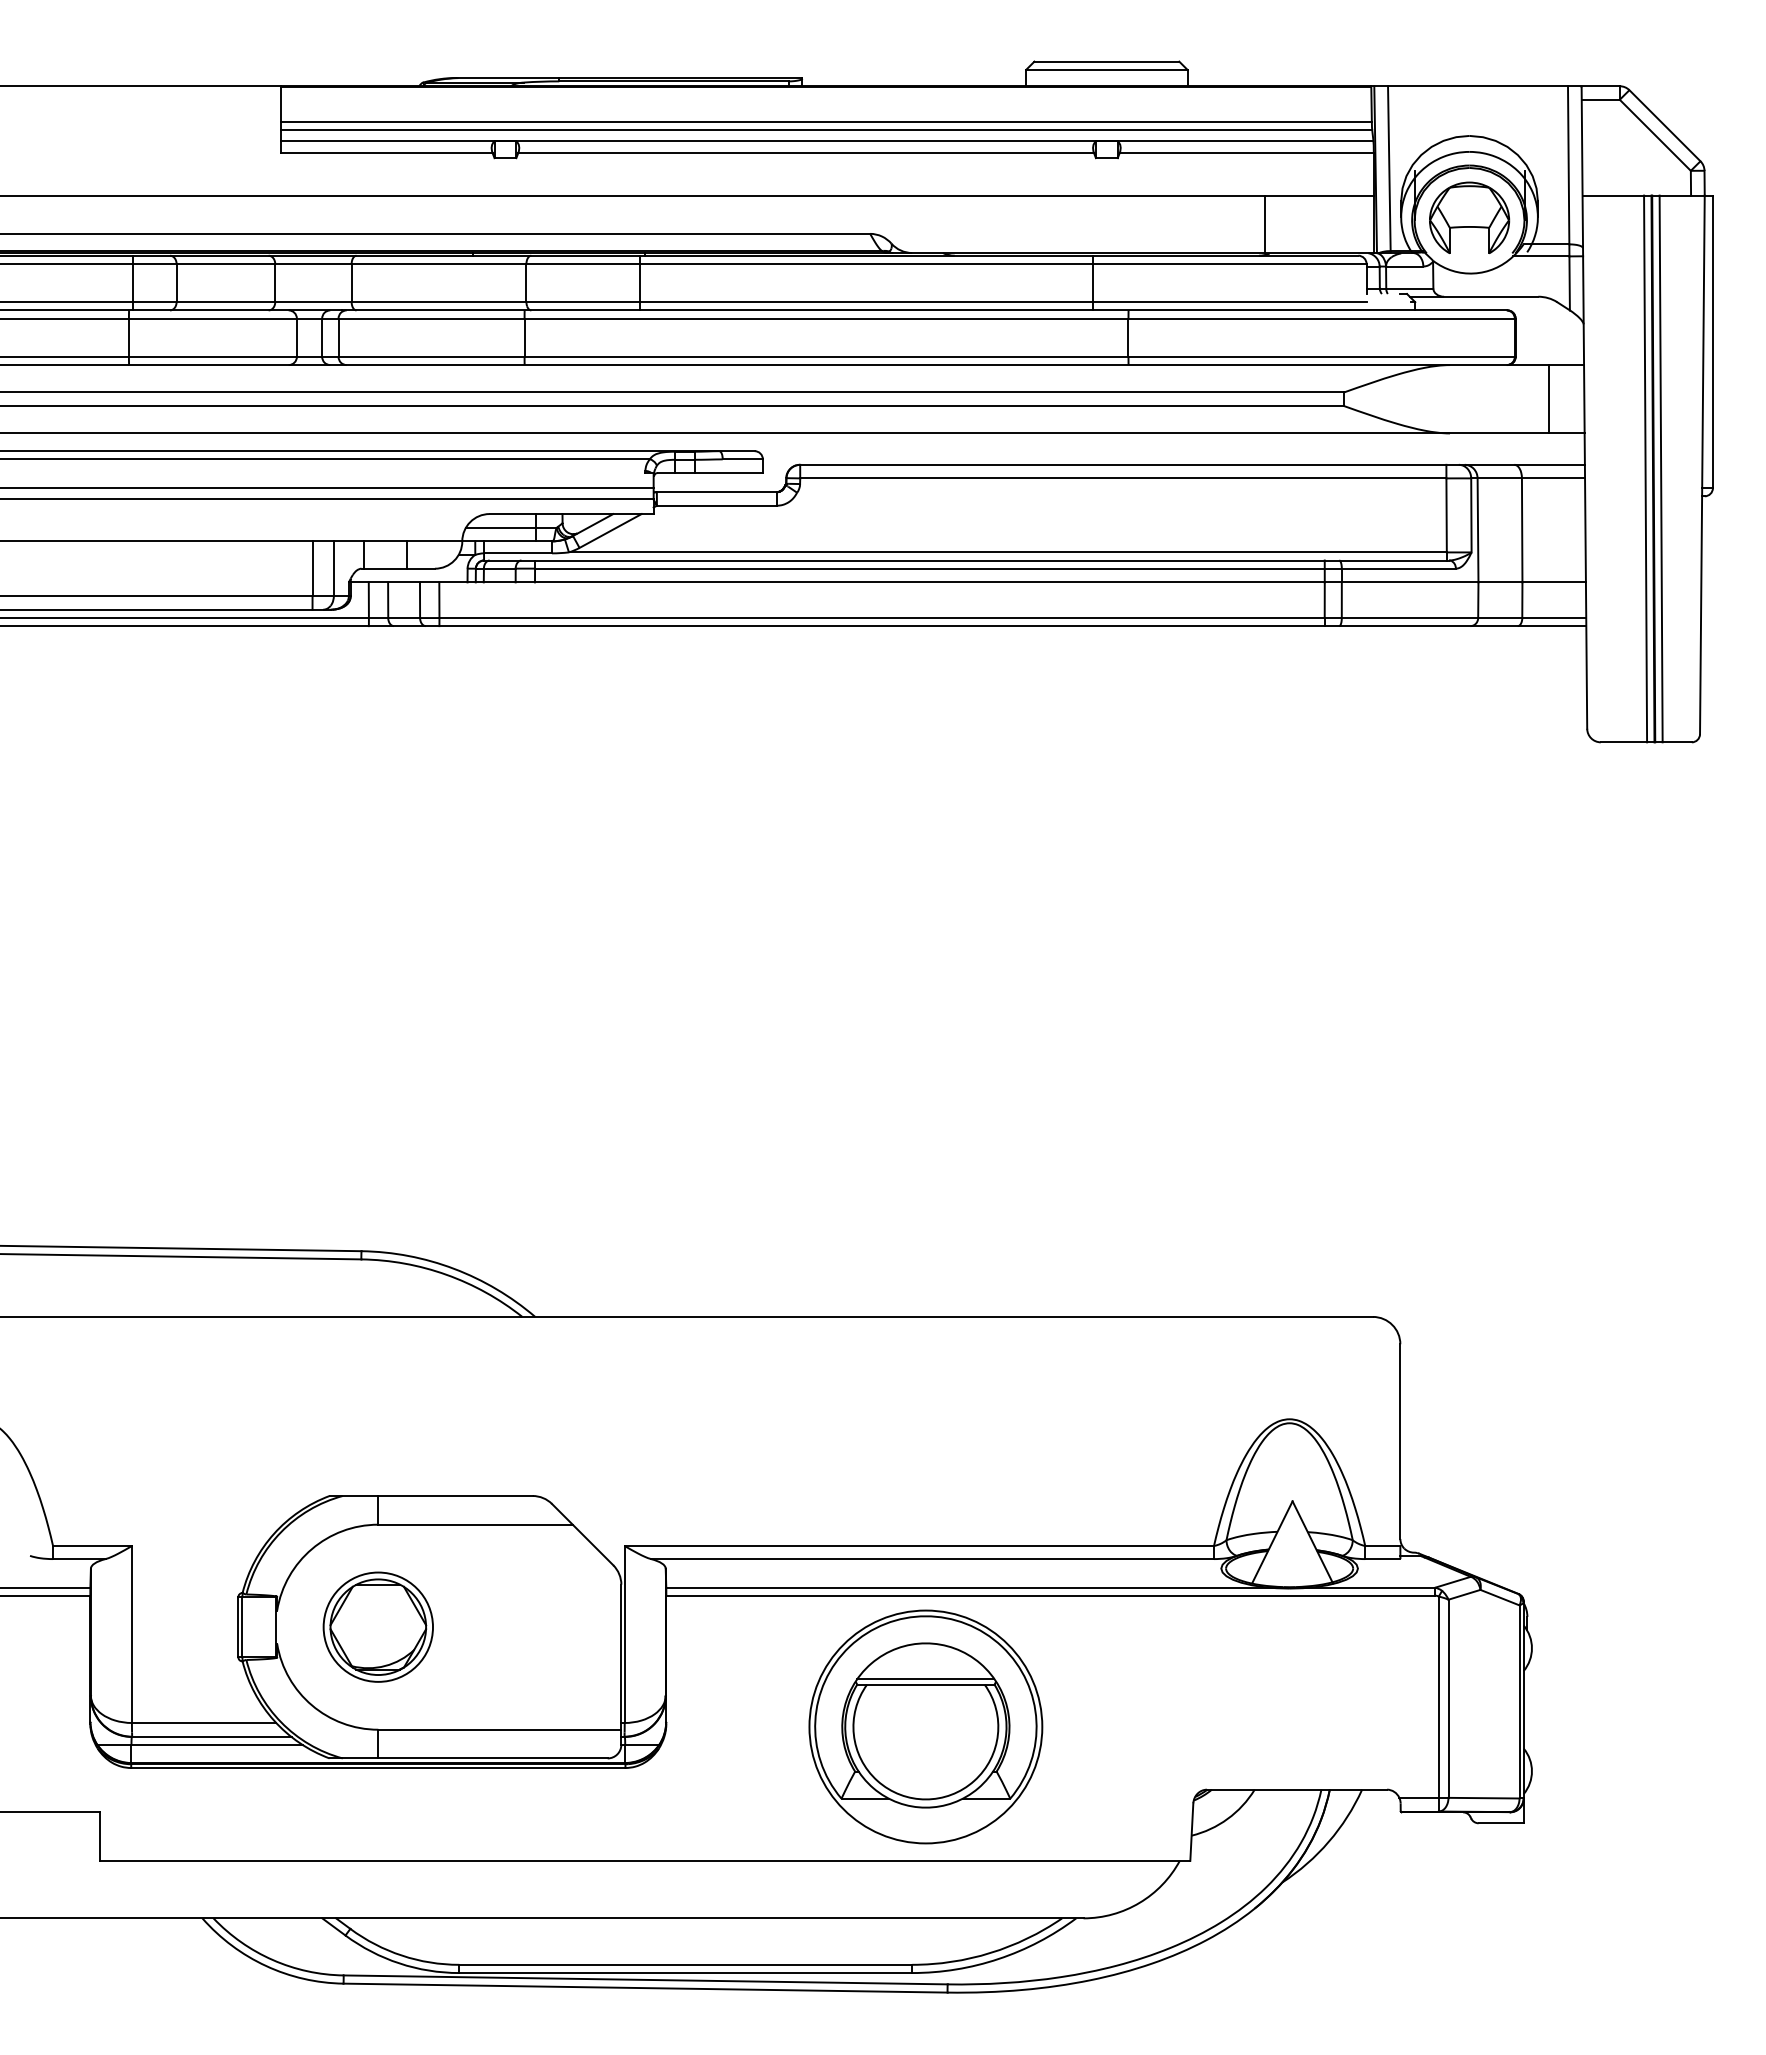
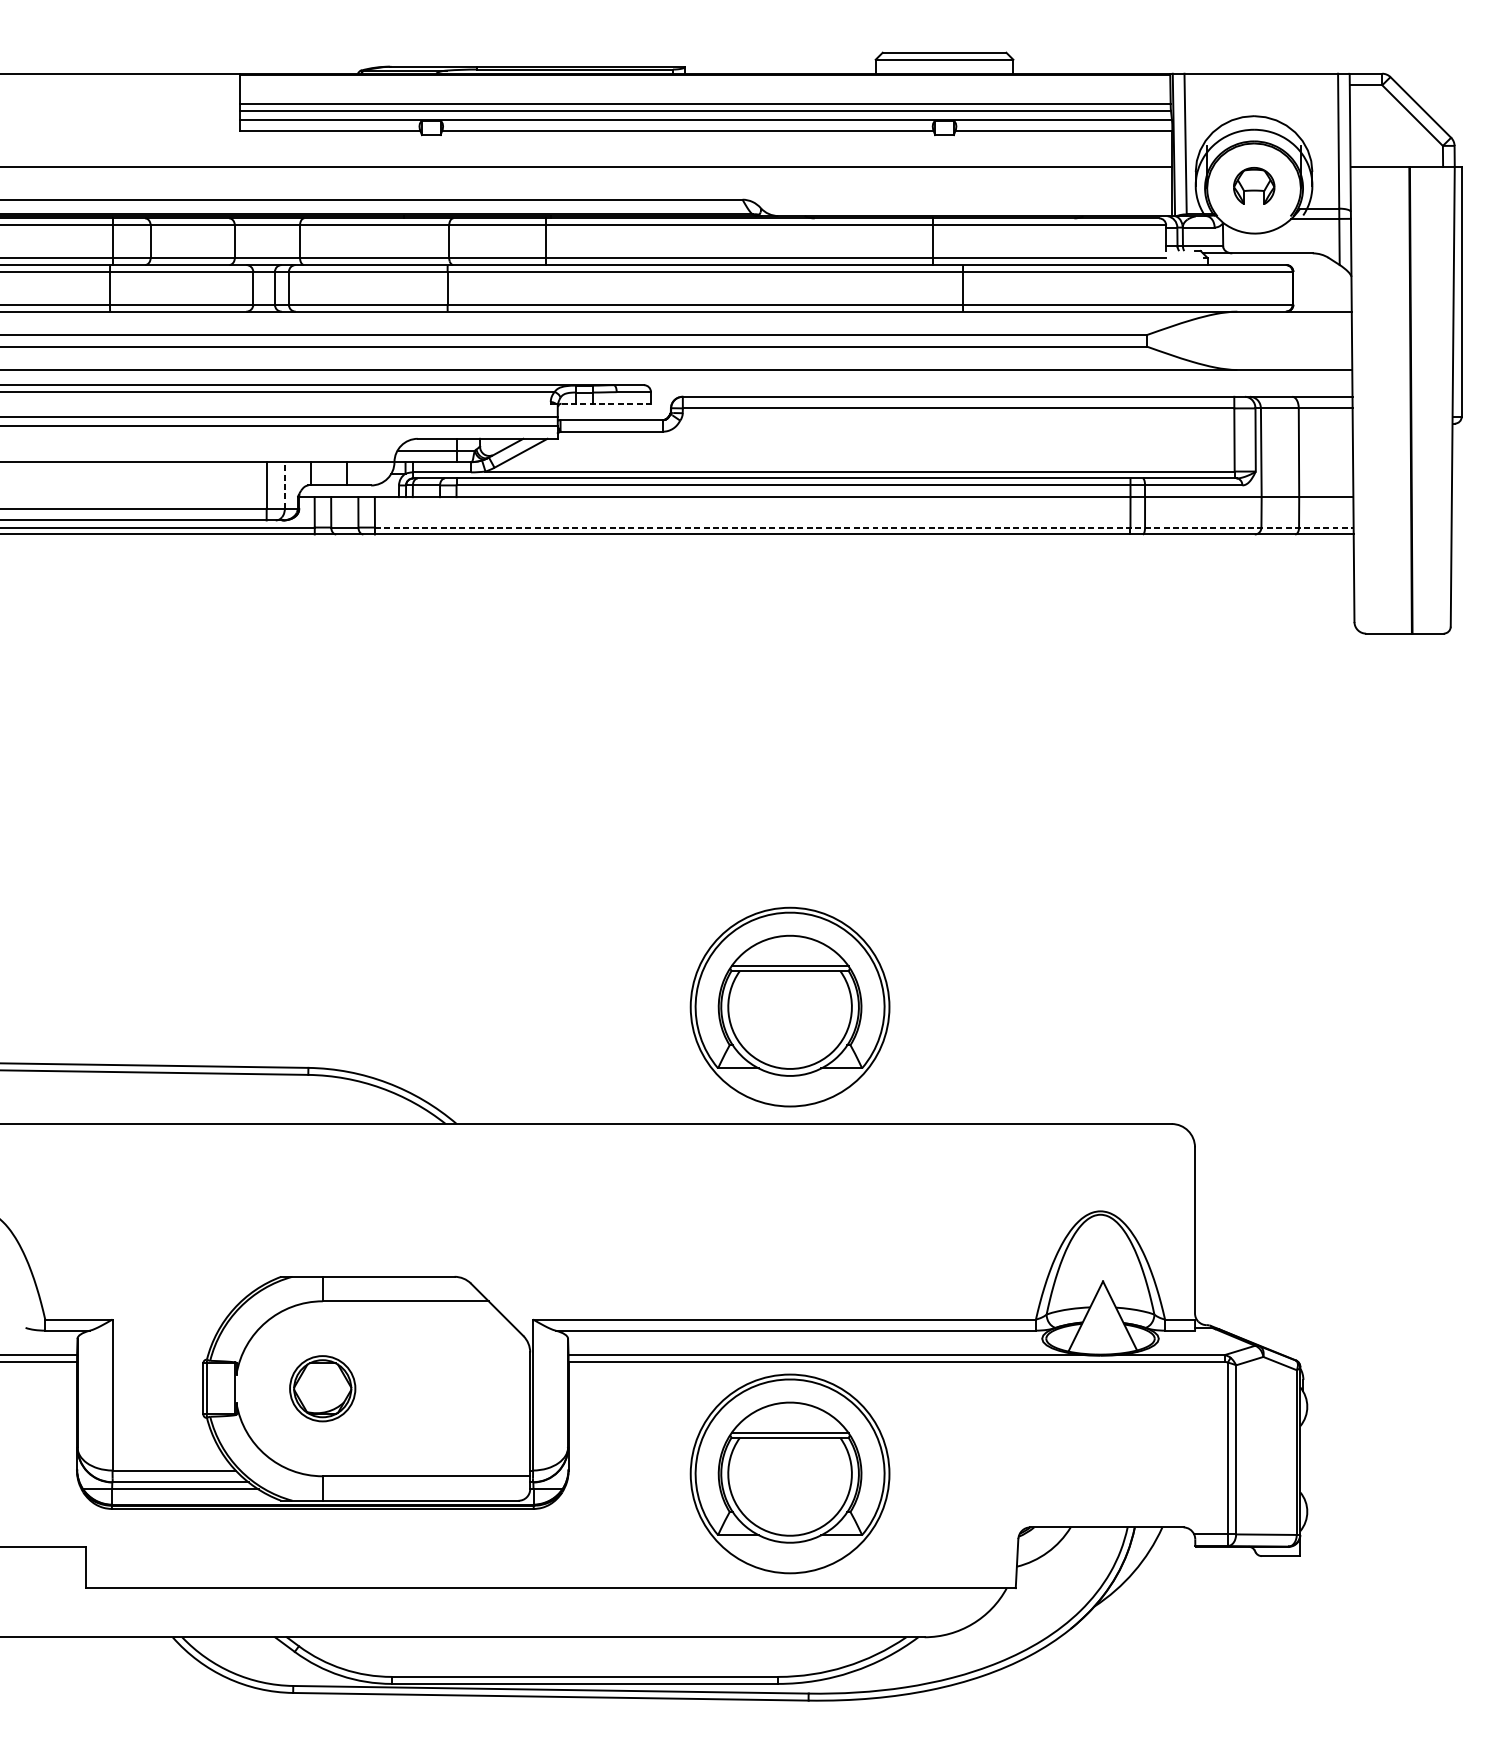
part: (1469, 217) -> (1254, 185), size x0.6
line: (1264, 224) -> (1079, 191), removed
line: (1549, 399) -> (1322, 341), removed
line: (1645, 468) -> (1404, 399), removed
line: (1660, 468) -> (1417, 399), removed
line: (710, 473) -> (606, 404), solid -> dashed
line: (333, 568) -> (284, 485), solid -> dashed
line: (1013, 618) -> (864, 527), solid -> dashed
part: (925, 1179) -> (789, 1006), added
part: (377, 1626) -> (322, 1388), size x0.7

